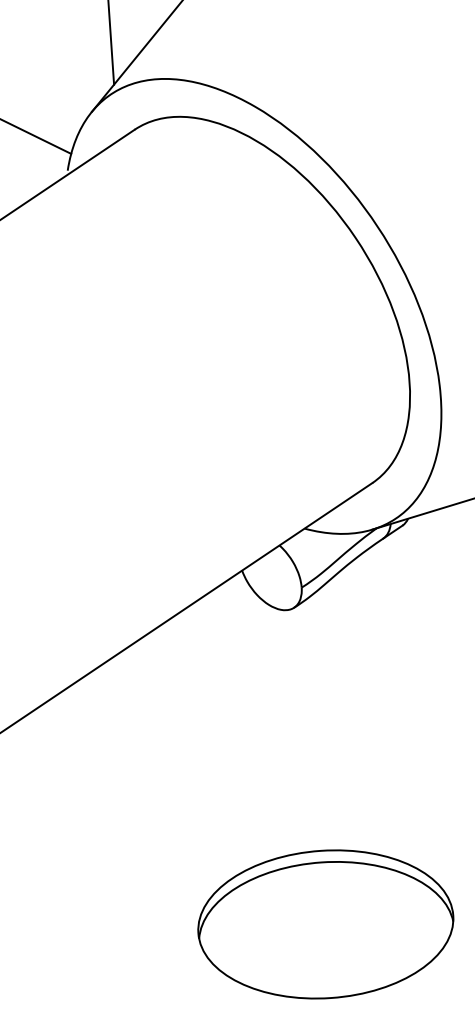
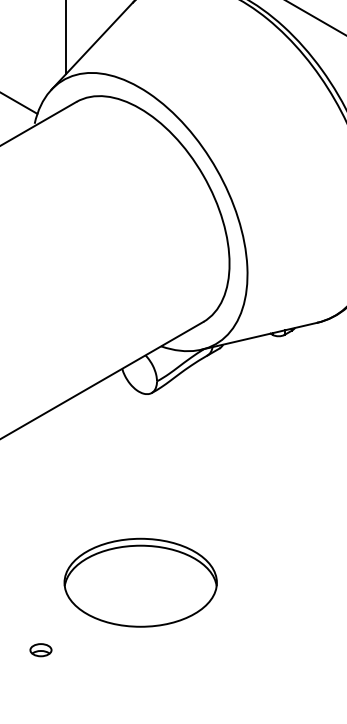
part: (325, 923) -> (140, 582), moved

